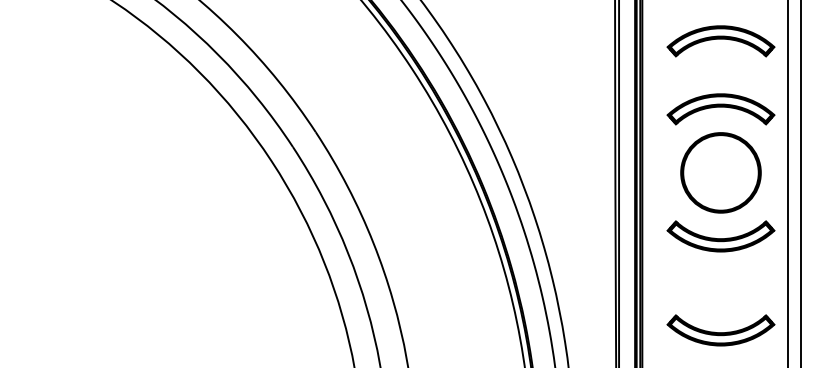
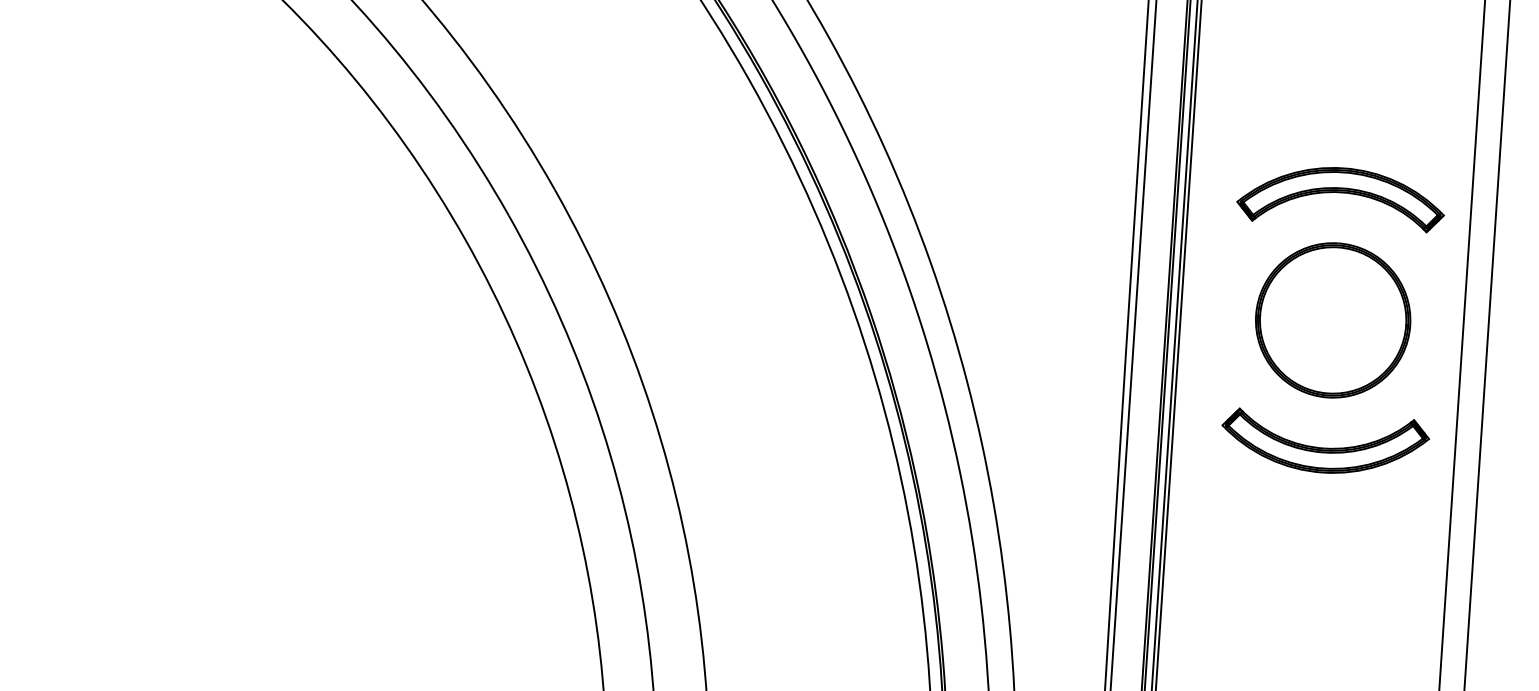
part: (720, 41) -> (1349, 66), removed
part: (720, 330) -> (1311, 625), removed

